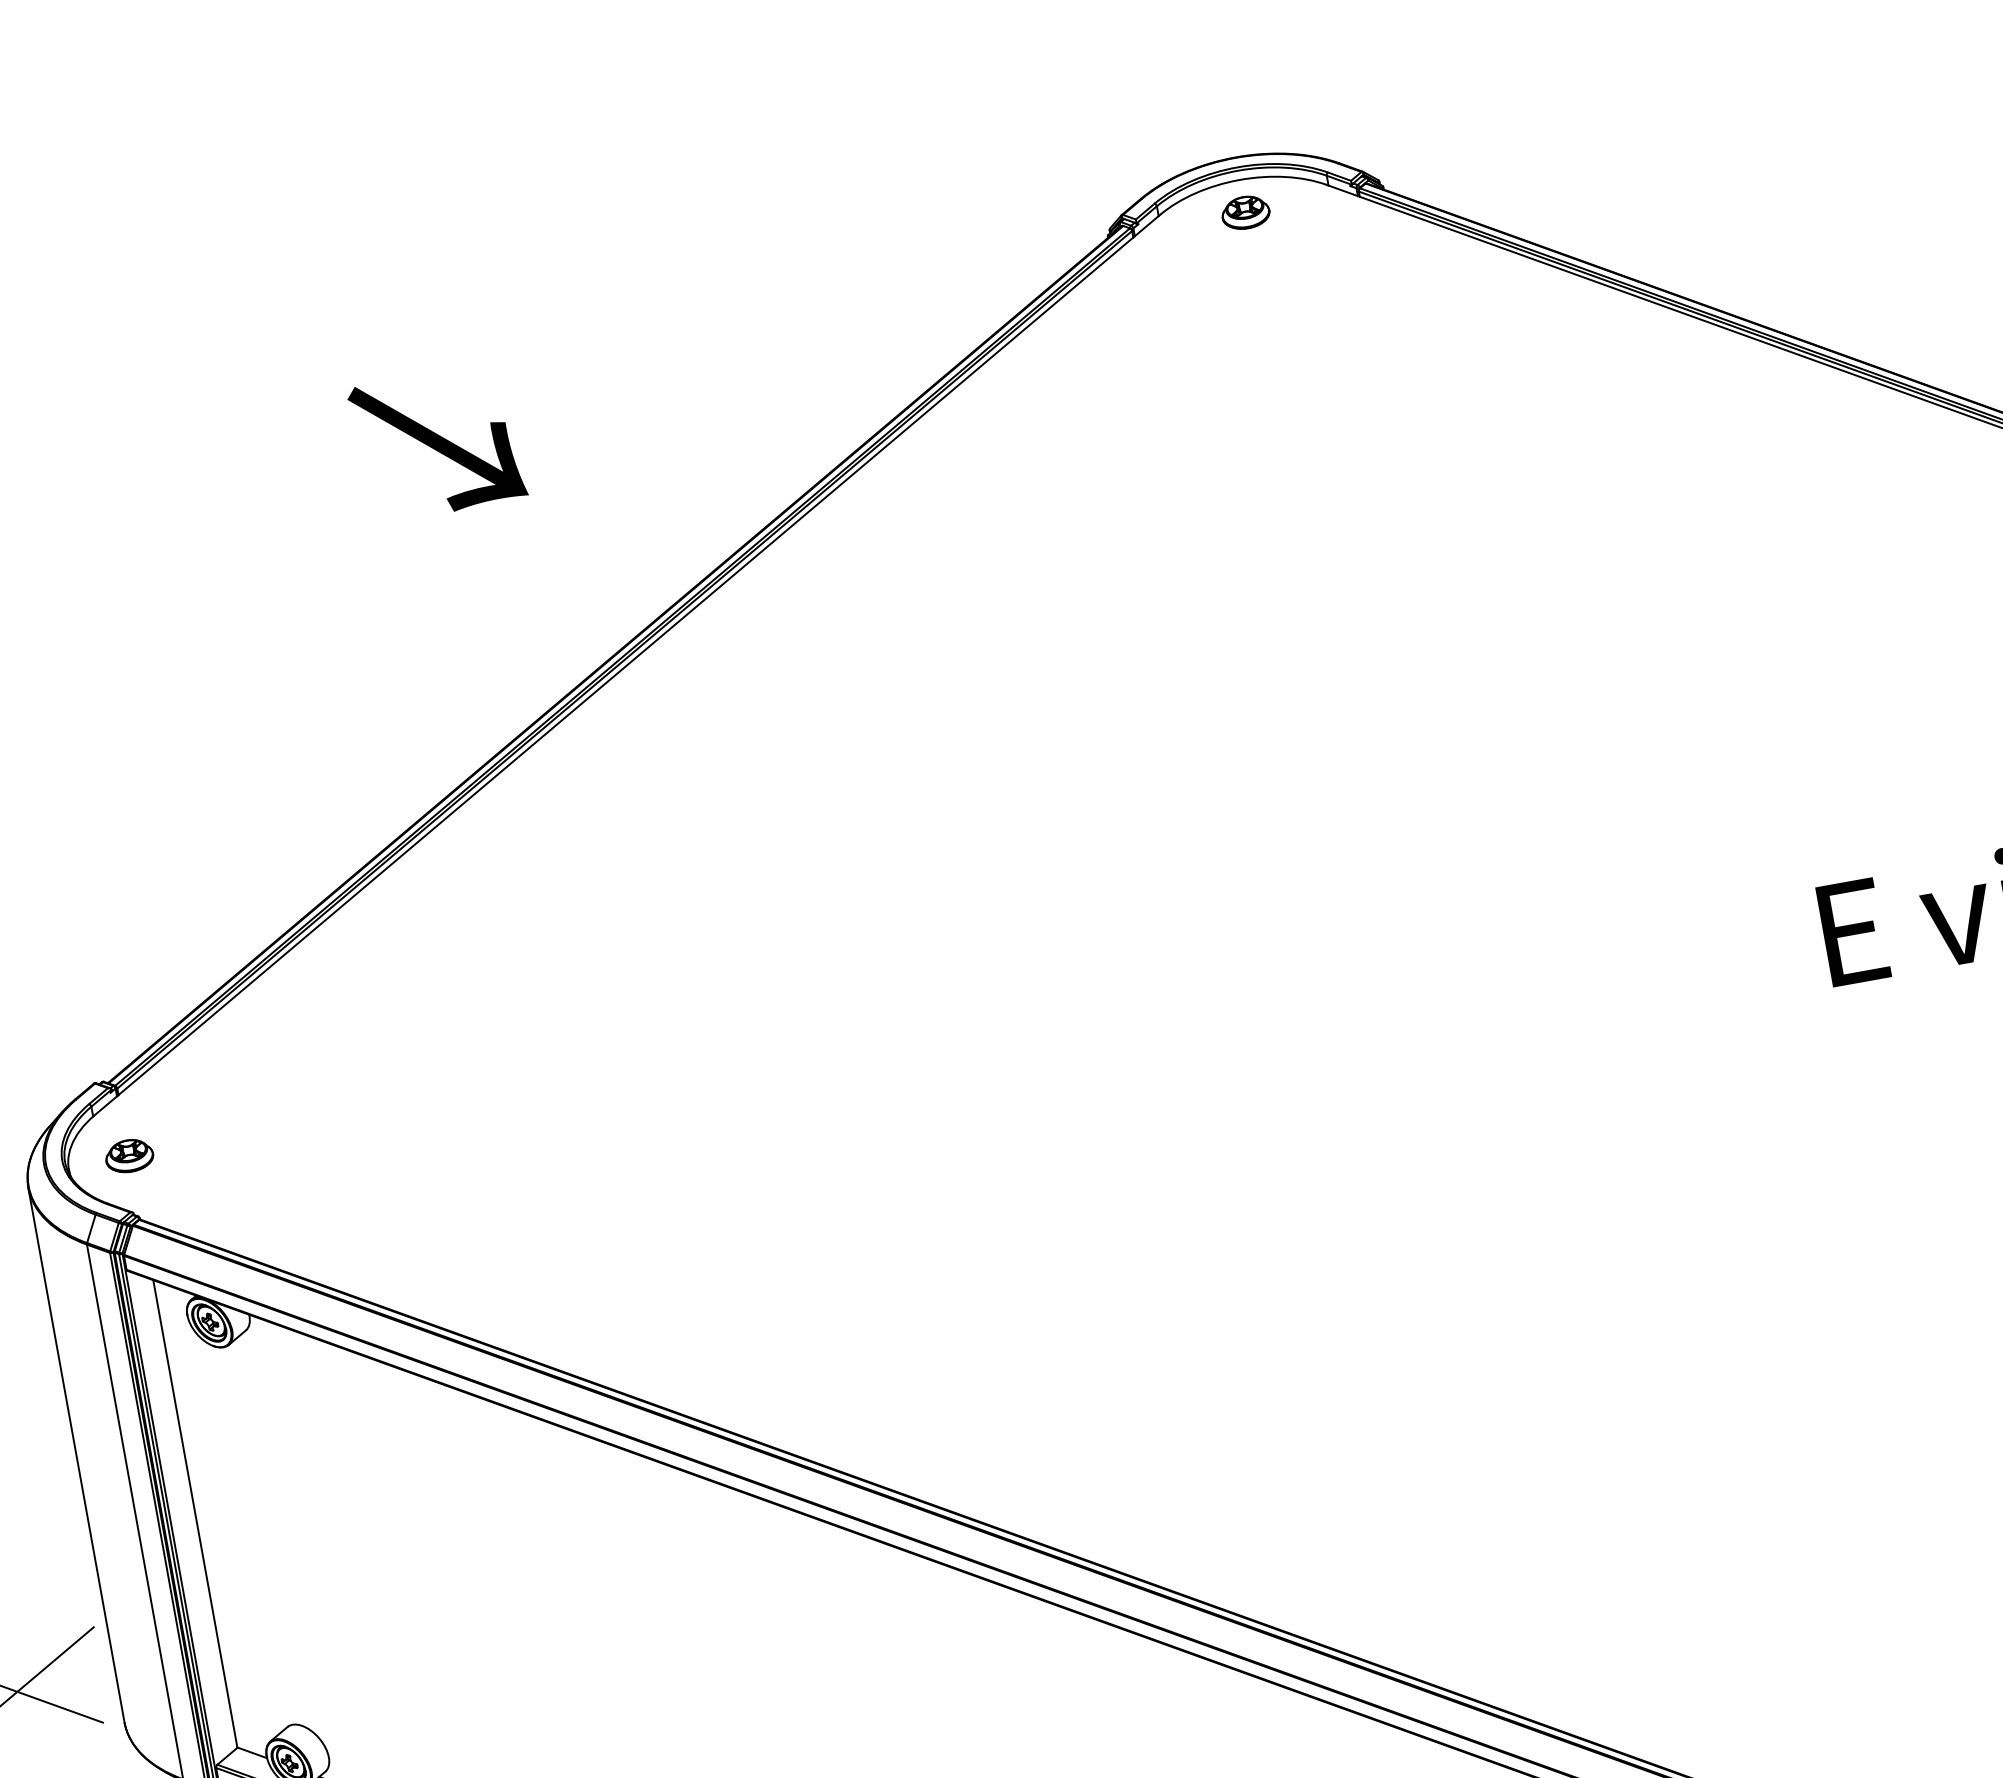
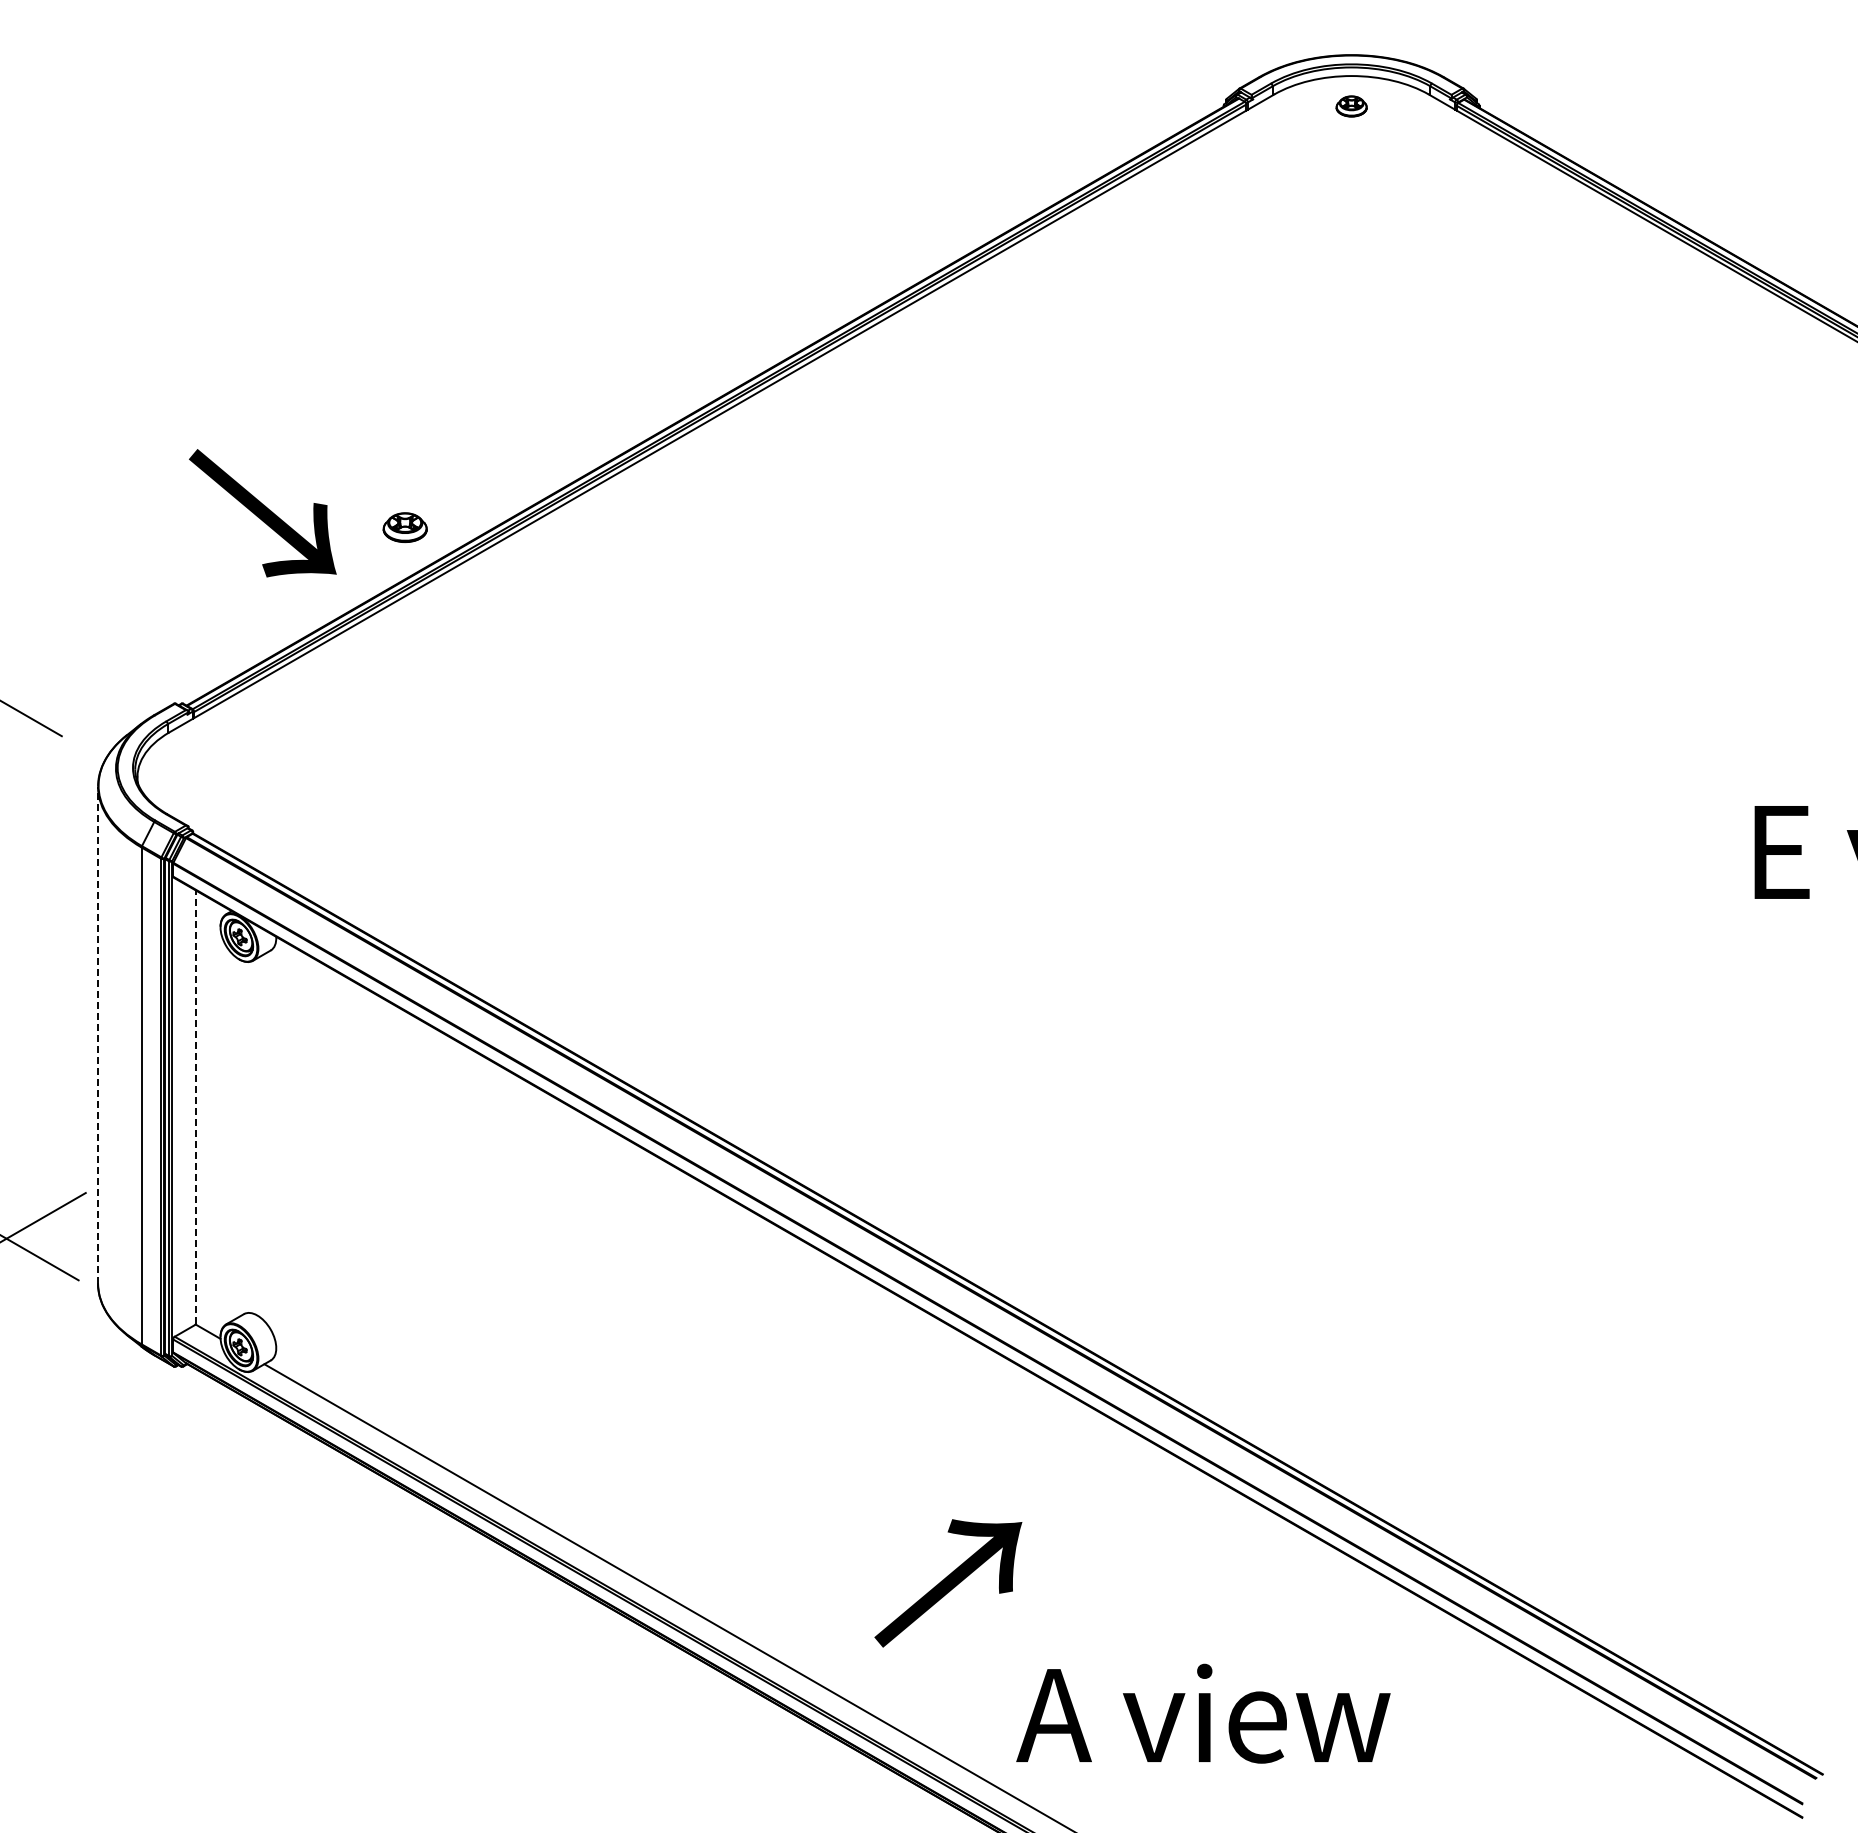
part: (1245, 212) -> (1351, 106), size x0.7
text: (437, 443) -> (262, 513), moved
part: (128, 1155) -> (404, 527), moved
line: (76, 1454) -> (98, 1034), solid -> dashed
line: (195, 1512) -> (195, 1106), solid -> dashed

